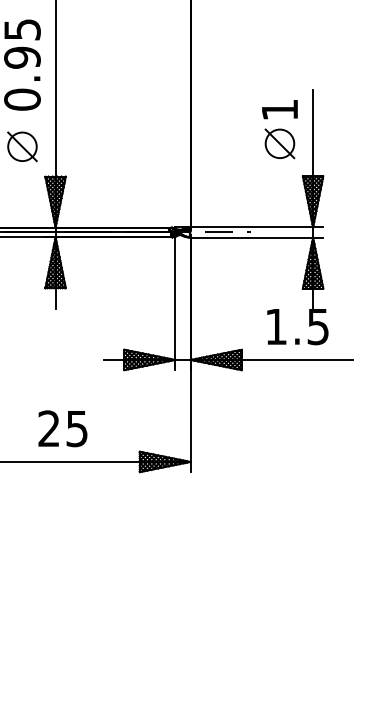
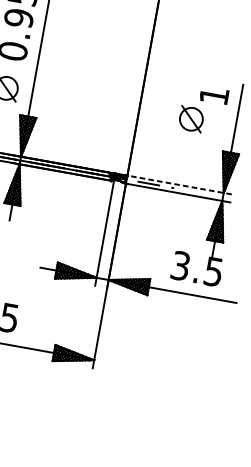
part: (279, 143) -> (191, 118), moved
line: (256, 227) -> (179, 185), solid -> dashed
text: (275, 326) -> (180, 265), 1.5 -> 3.5

